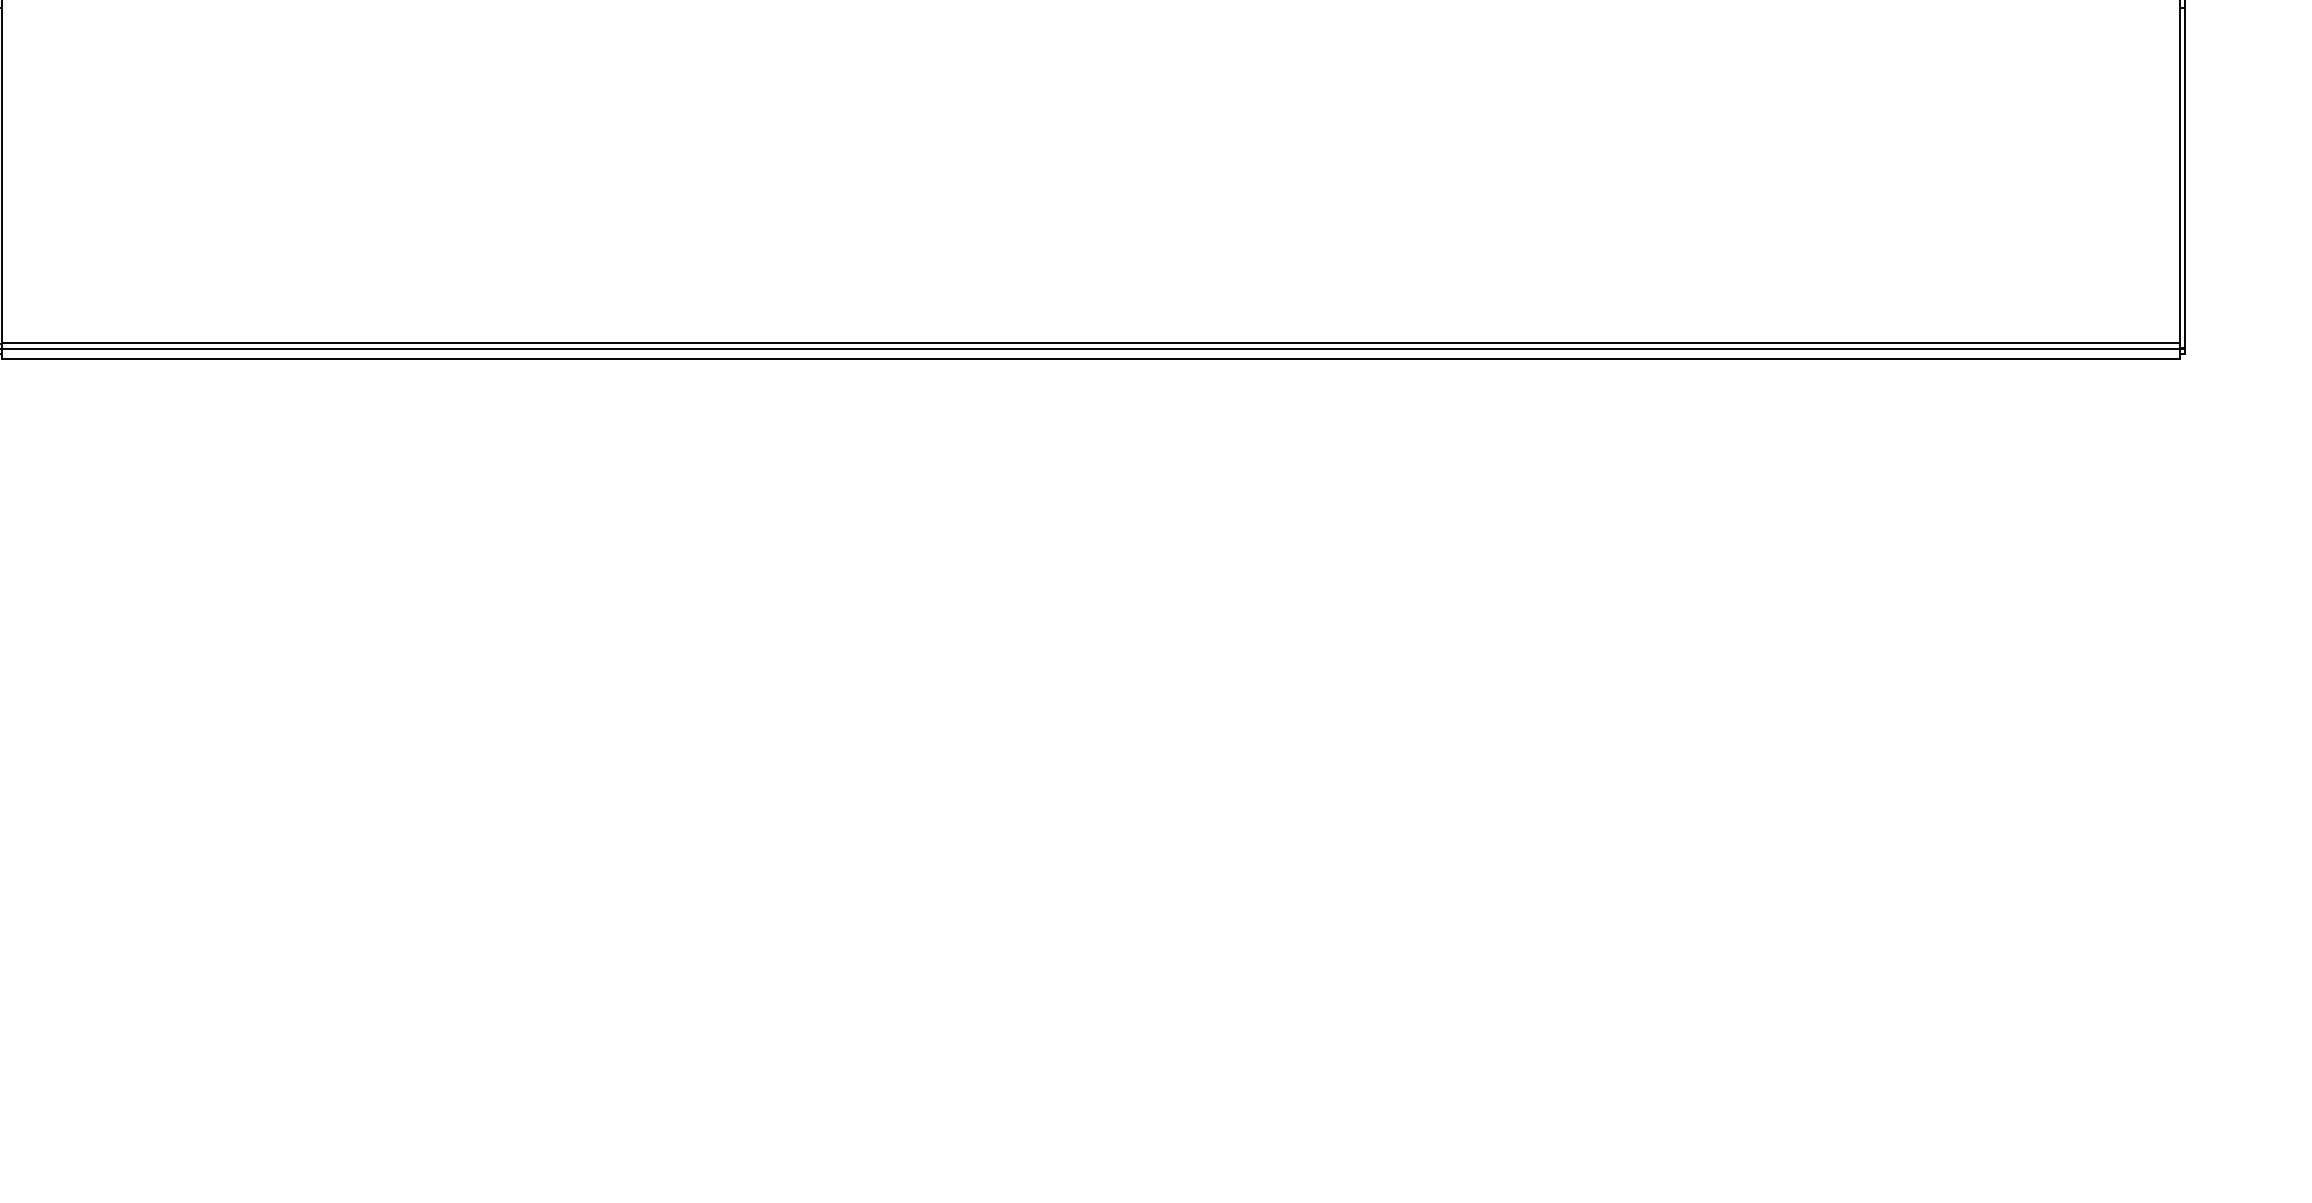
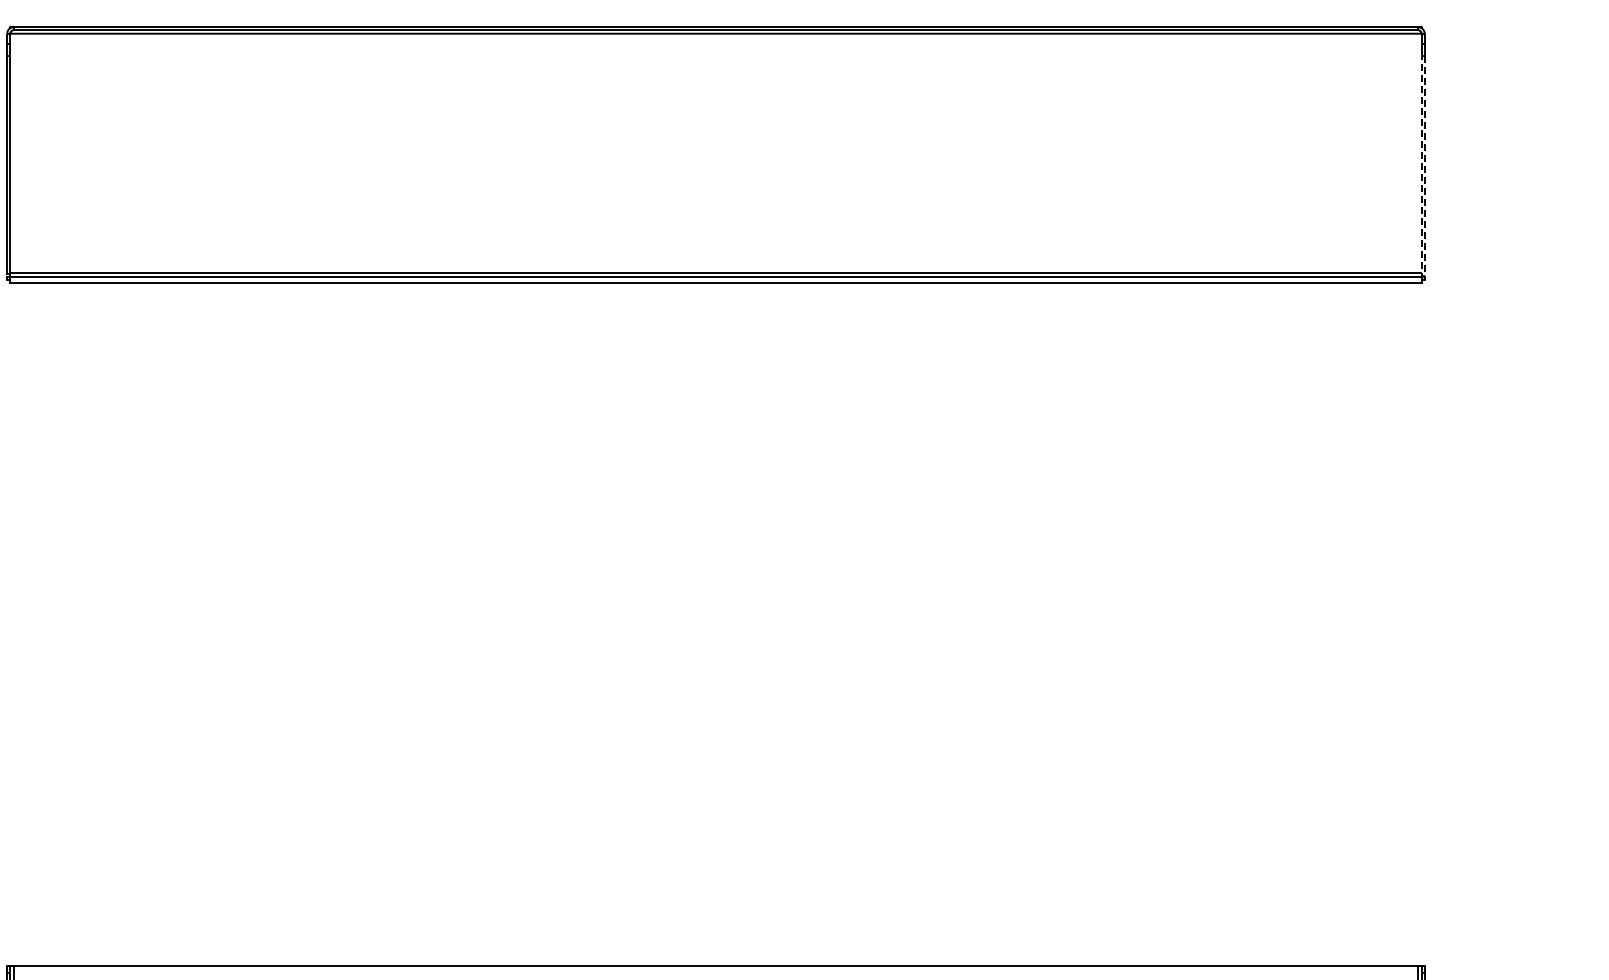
line: (2183, 348) -> (1423, 276), solid -> dashed

